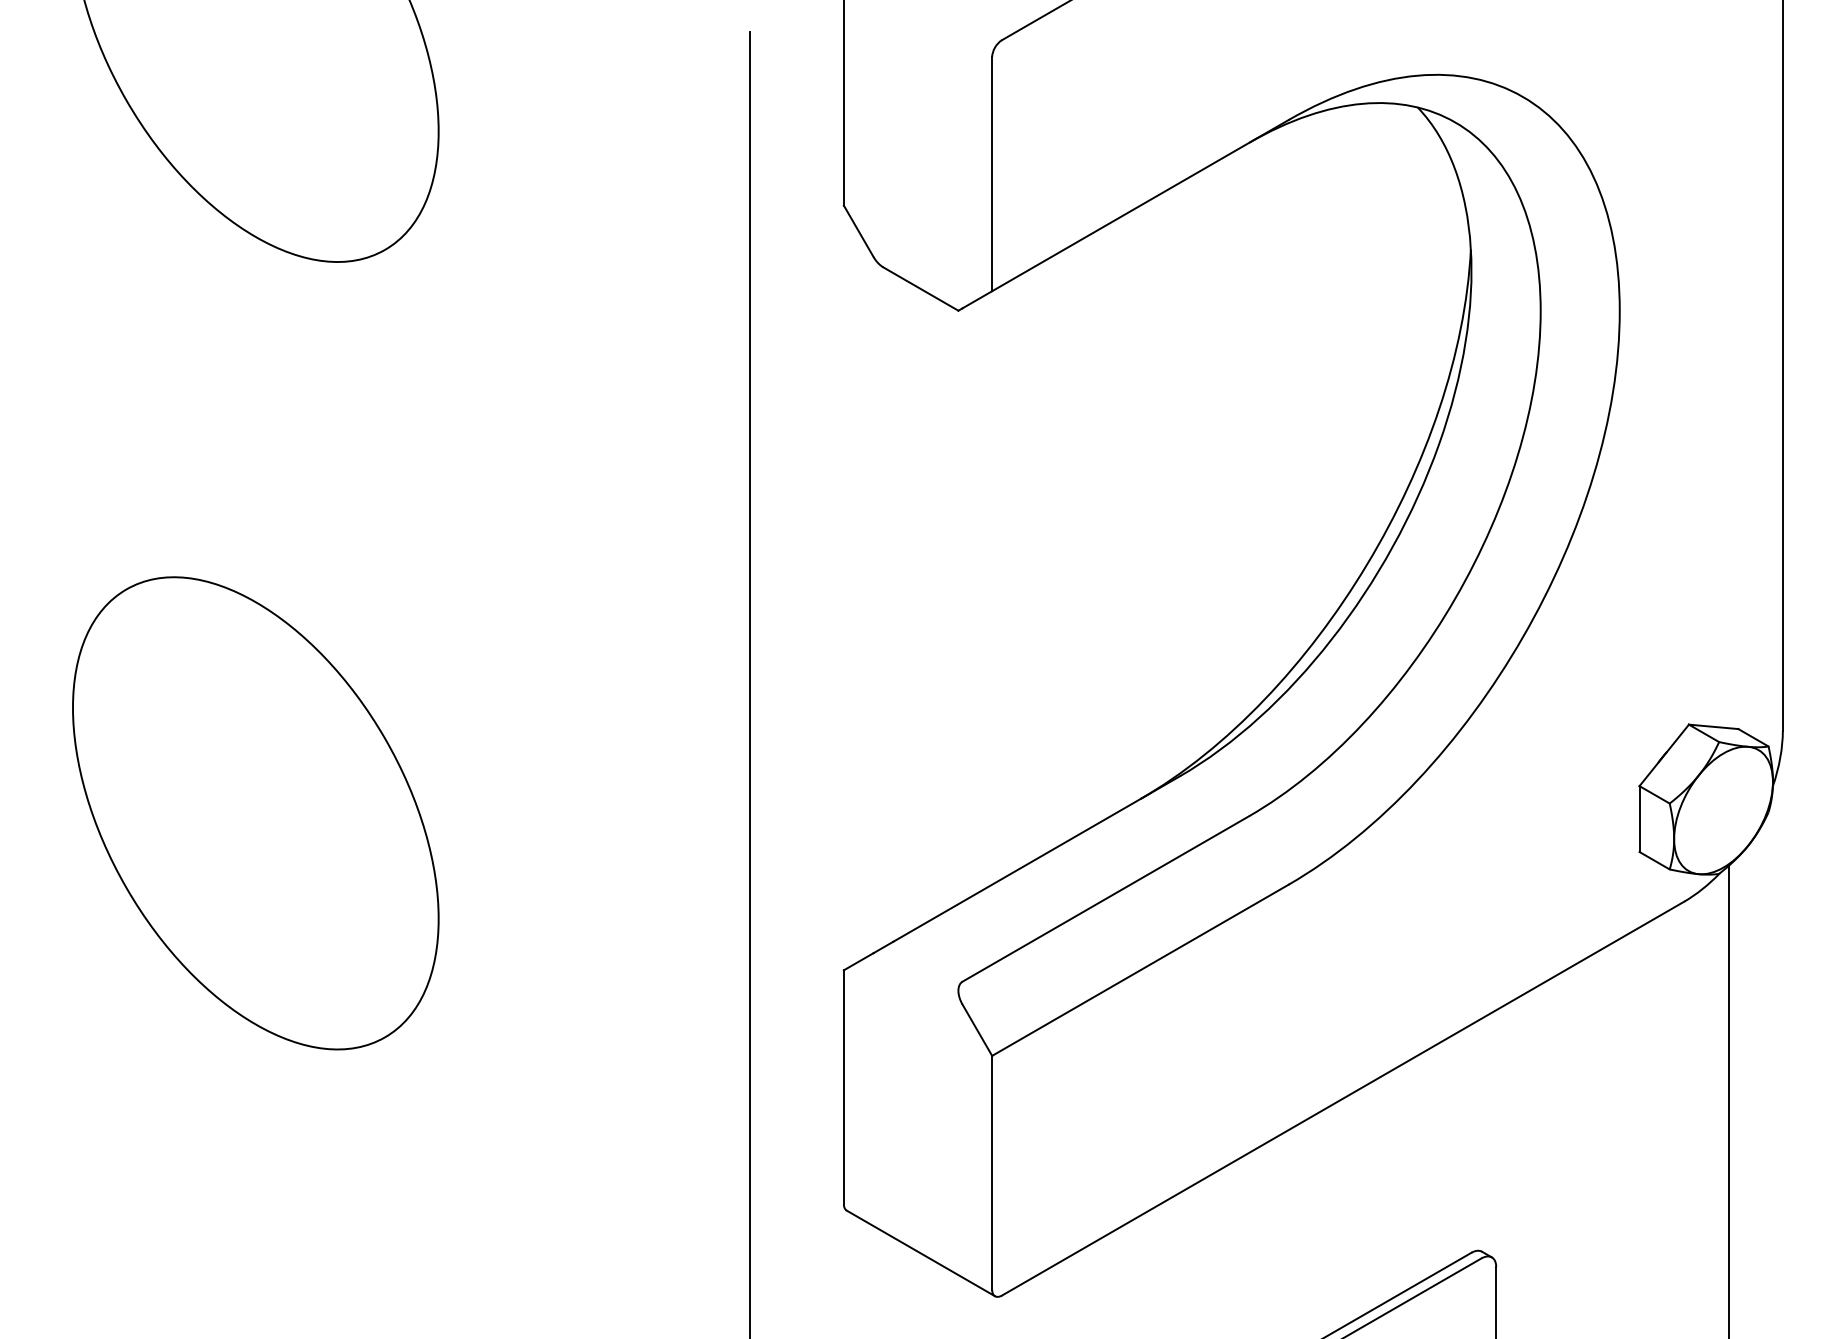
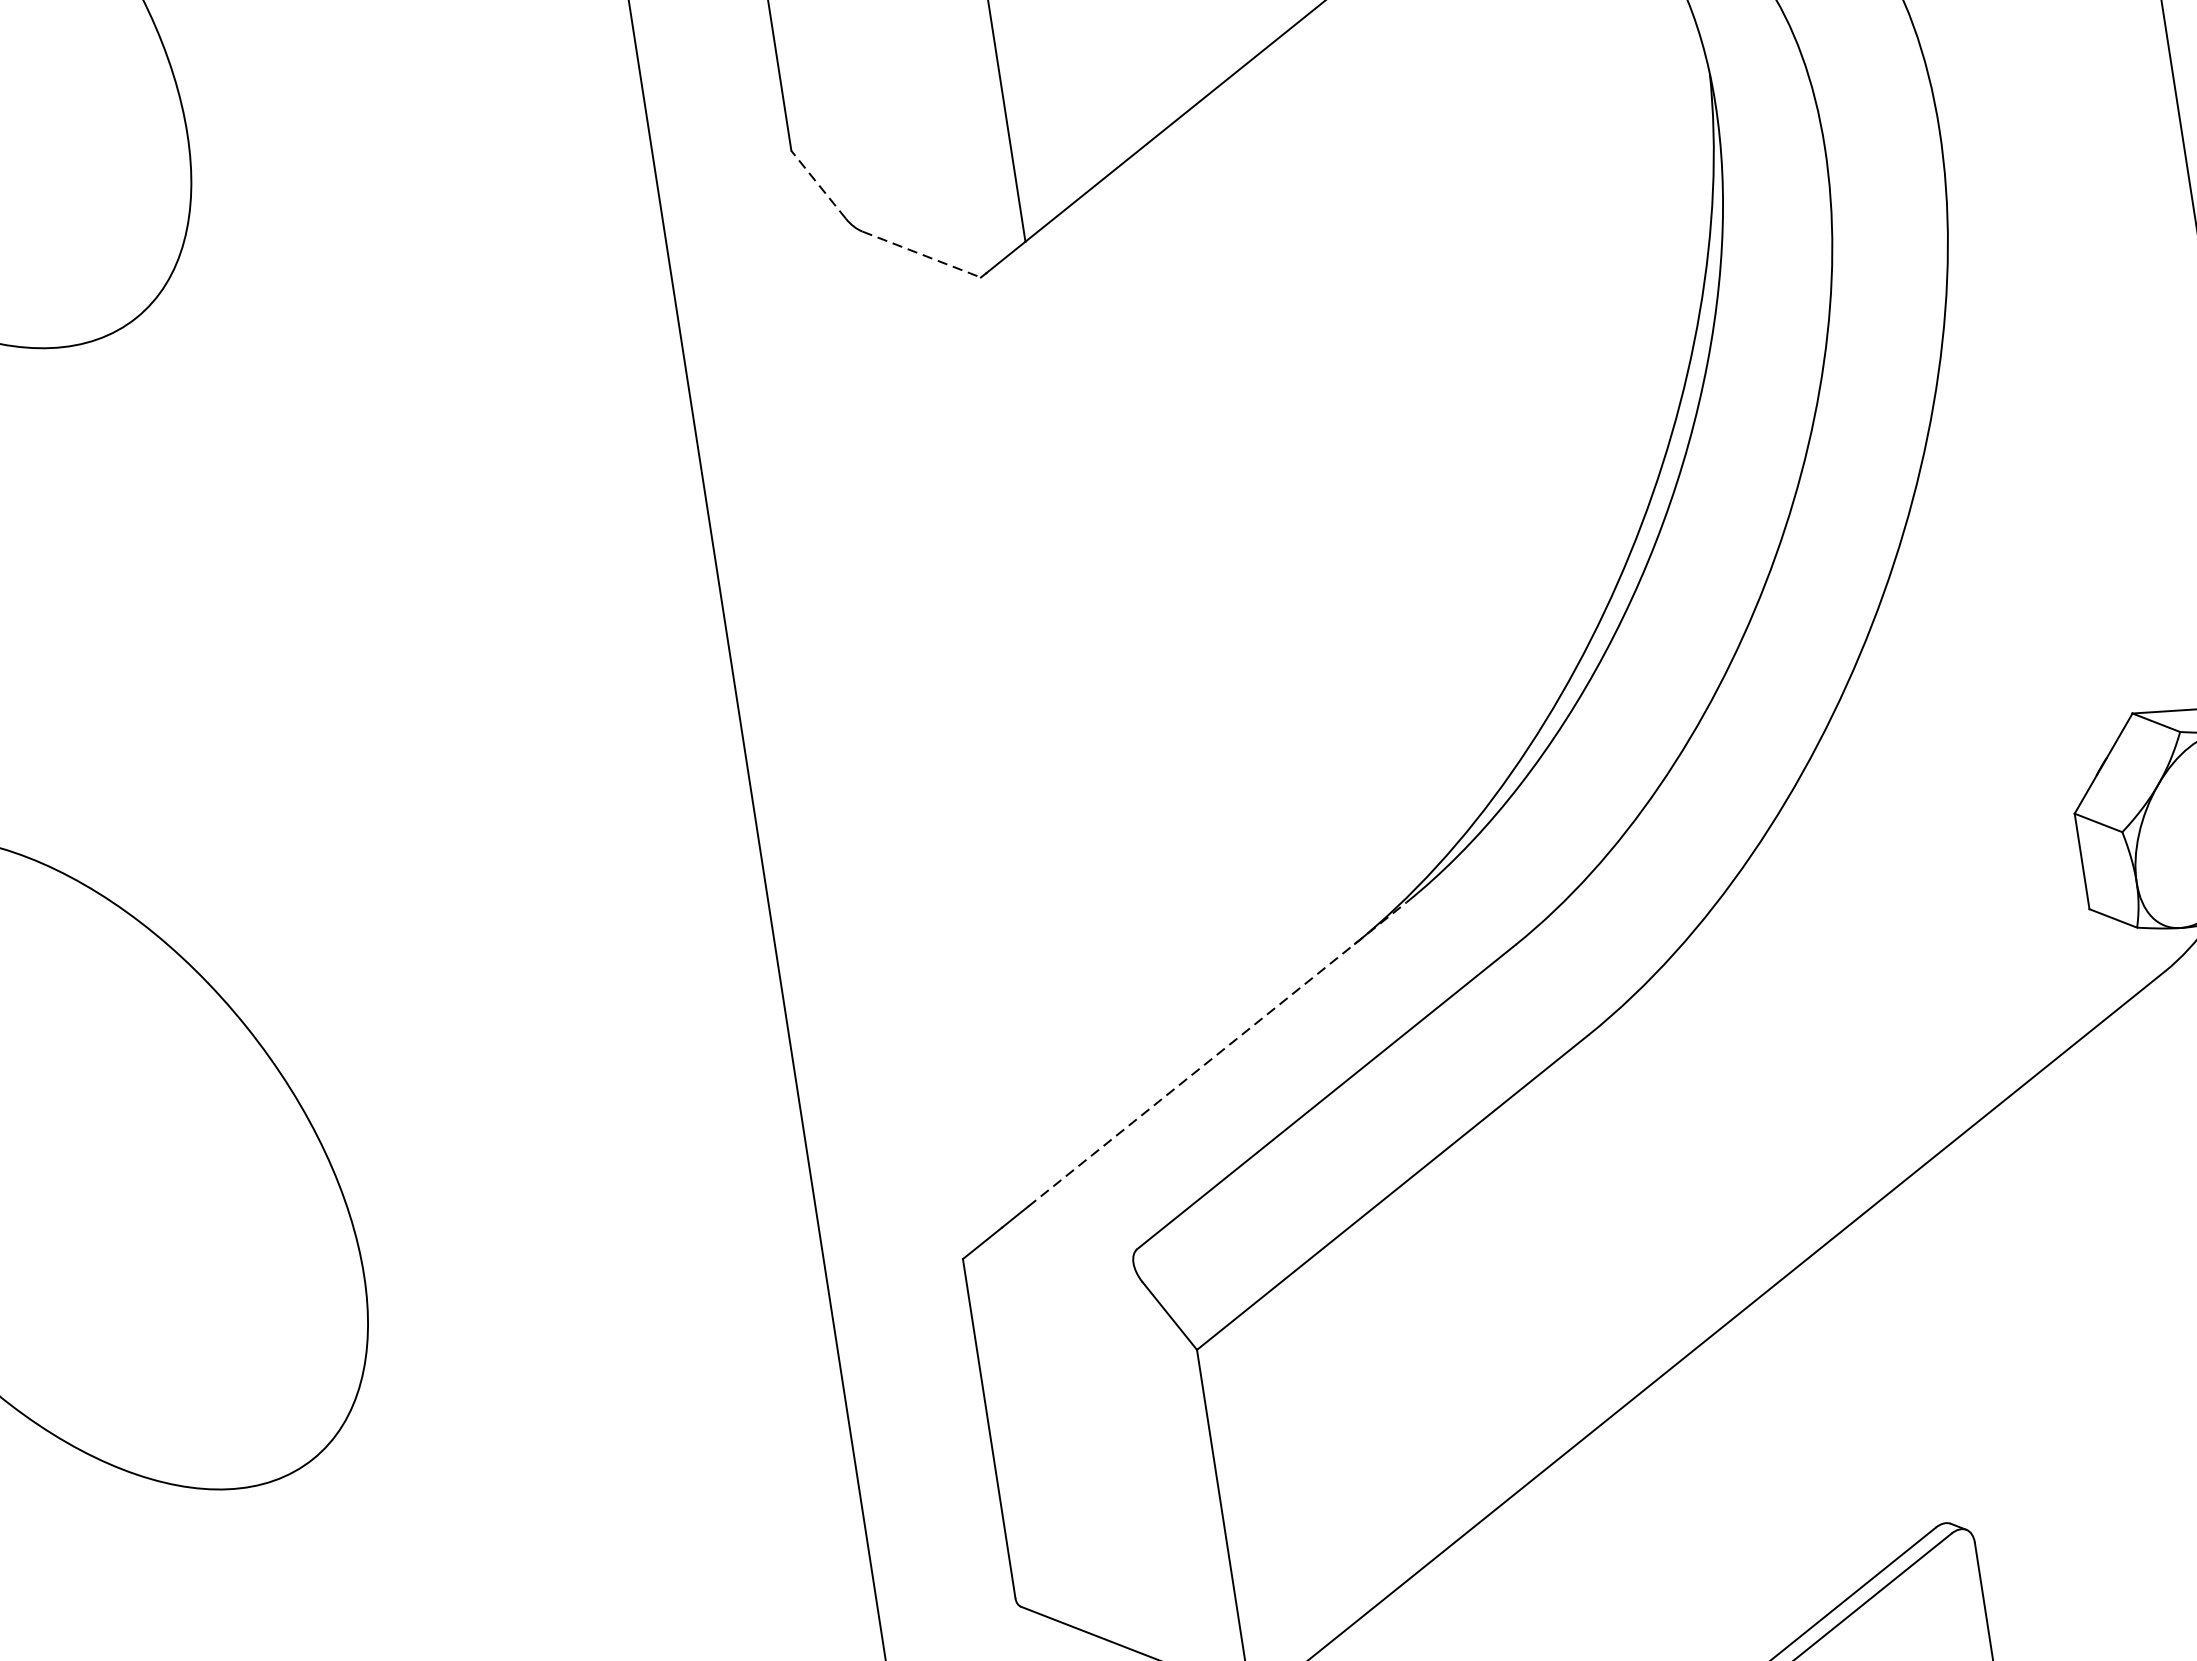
line: (858, 231) -> (818, 185), solid -> dashed
line: (921, 289) -> (922, 255), solid -> dashed
line: (1037, 858) -> (1218, 1053), solid -> dashed

